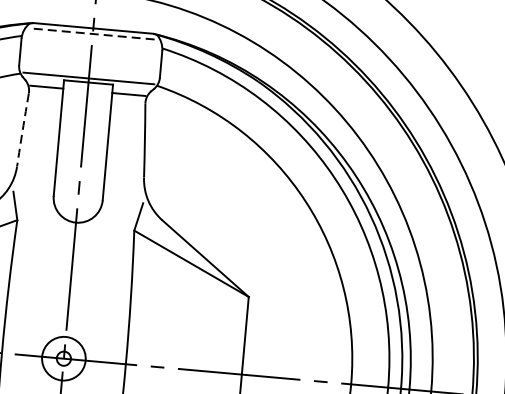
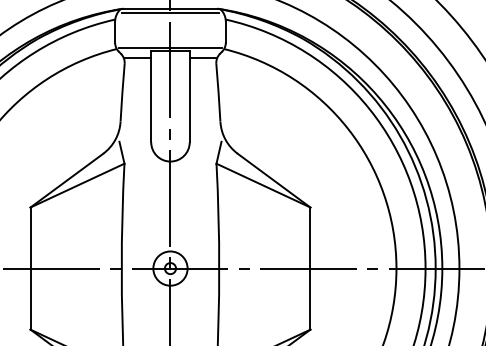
line: (92, 34) -> (170, 13), dashed -> solid
arc: (22, 129) -> (122, 92), dashed -> solid

